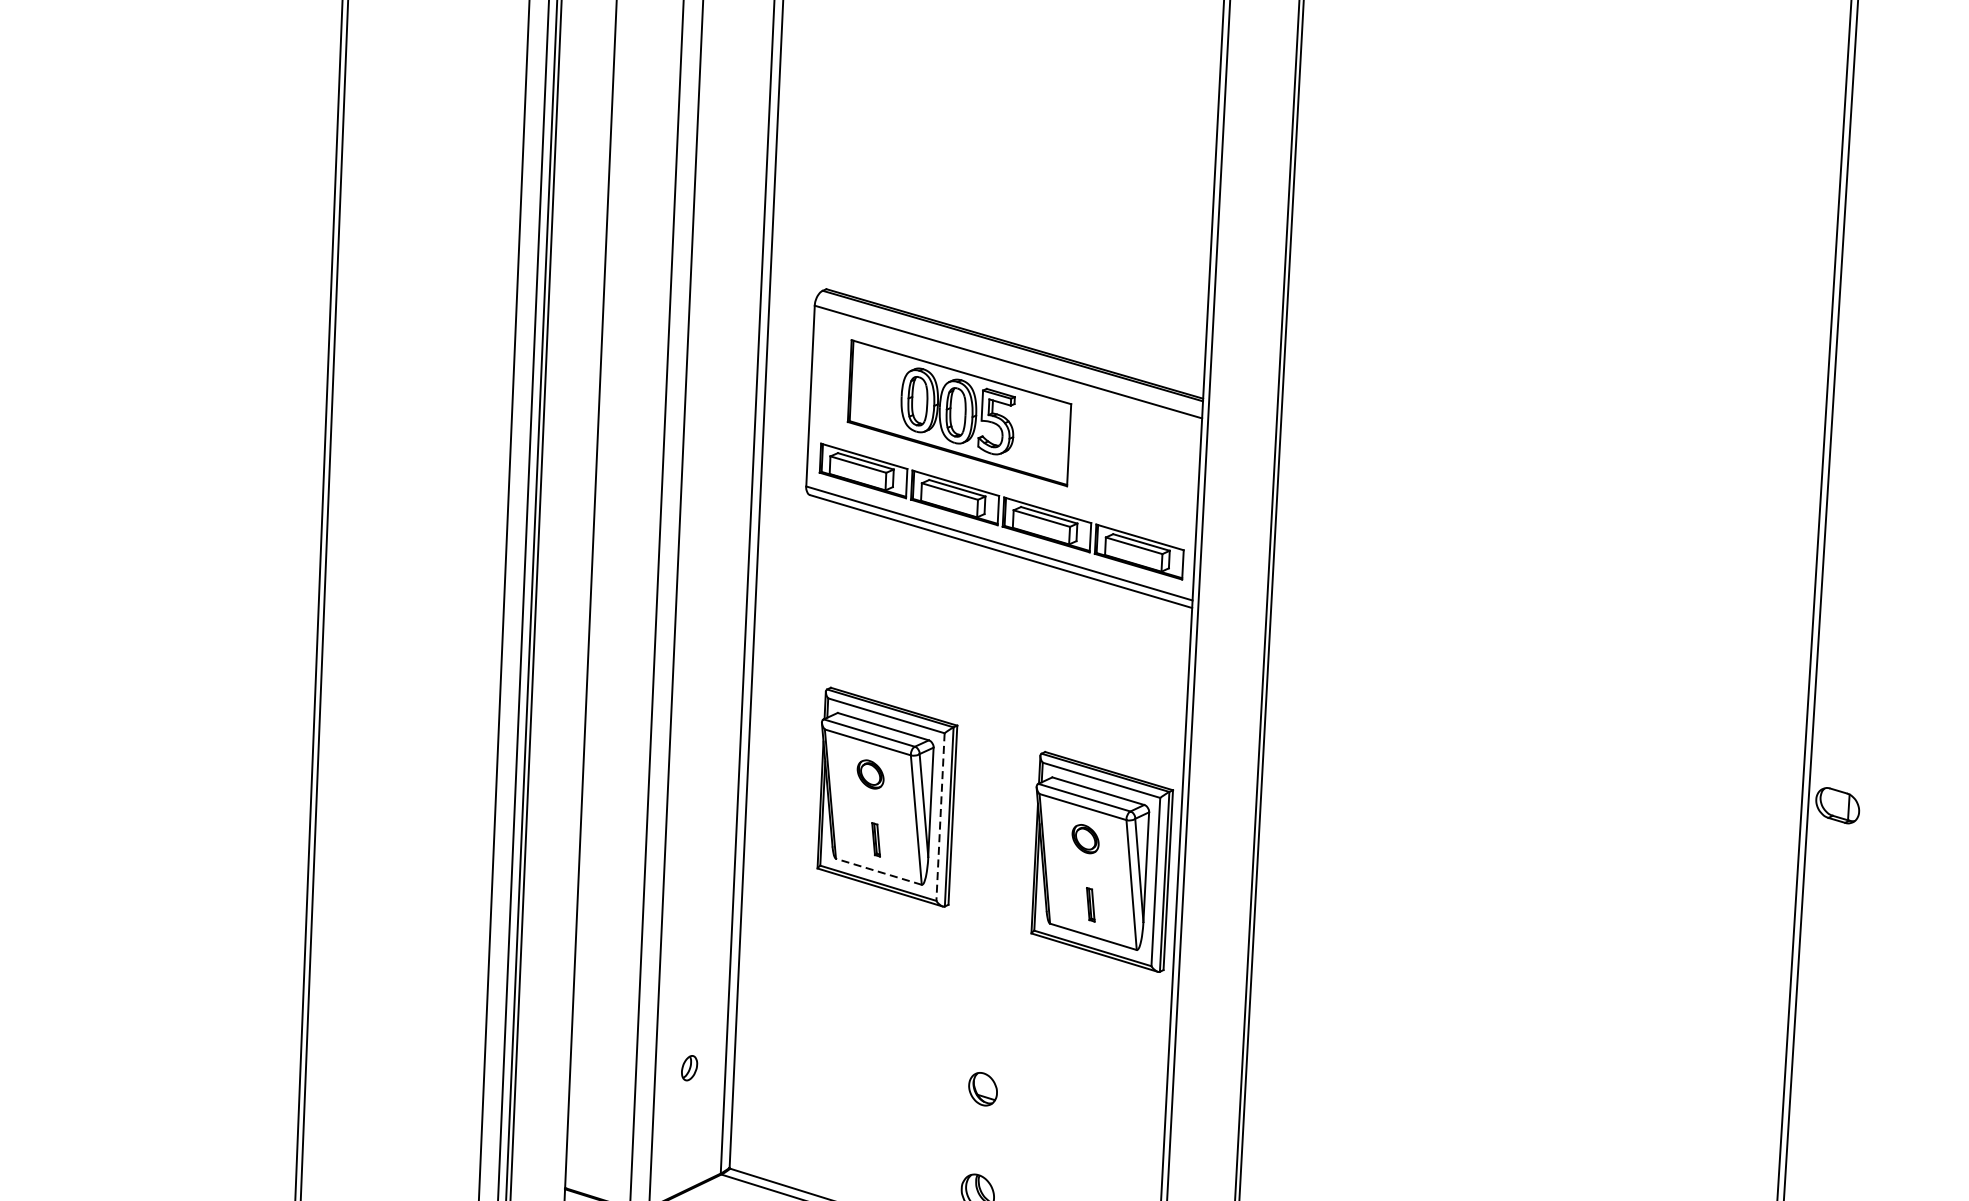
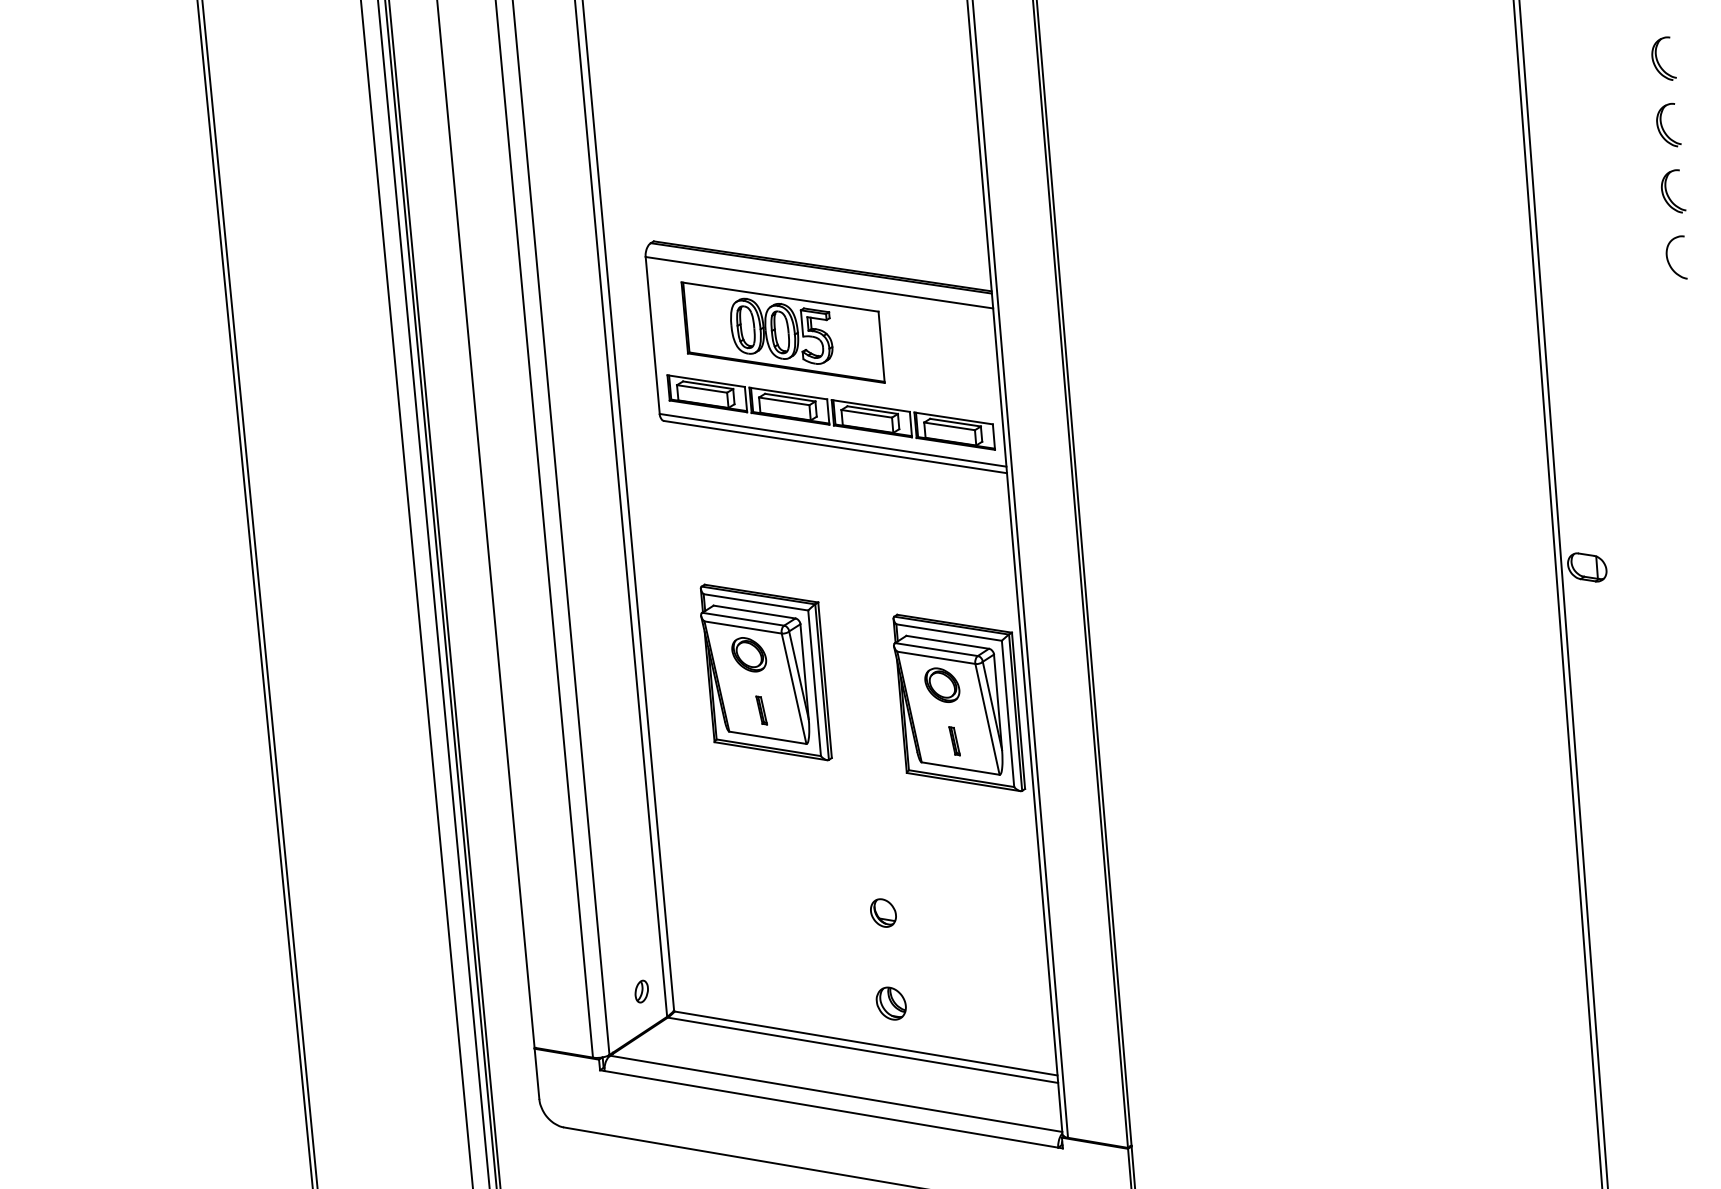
part: (870, 774) -> (749, 654), size x1.43
line: (940, 817) -> (814, 683), dashed -> solid
part: (1085, 838) -> (942, 684), size x1.43
line: (878, 871) -> (767, 737), dashed -> solid
part: (689, 1068) -> (641, 991), moved

